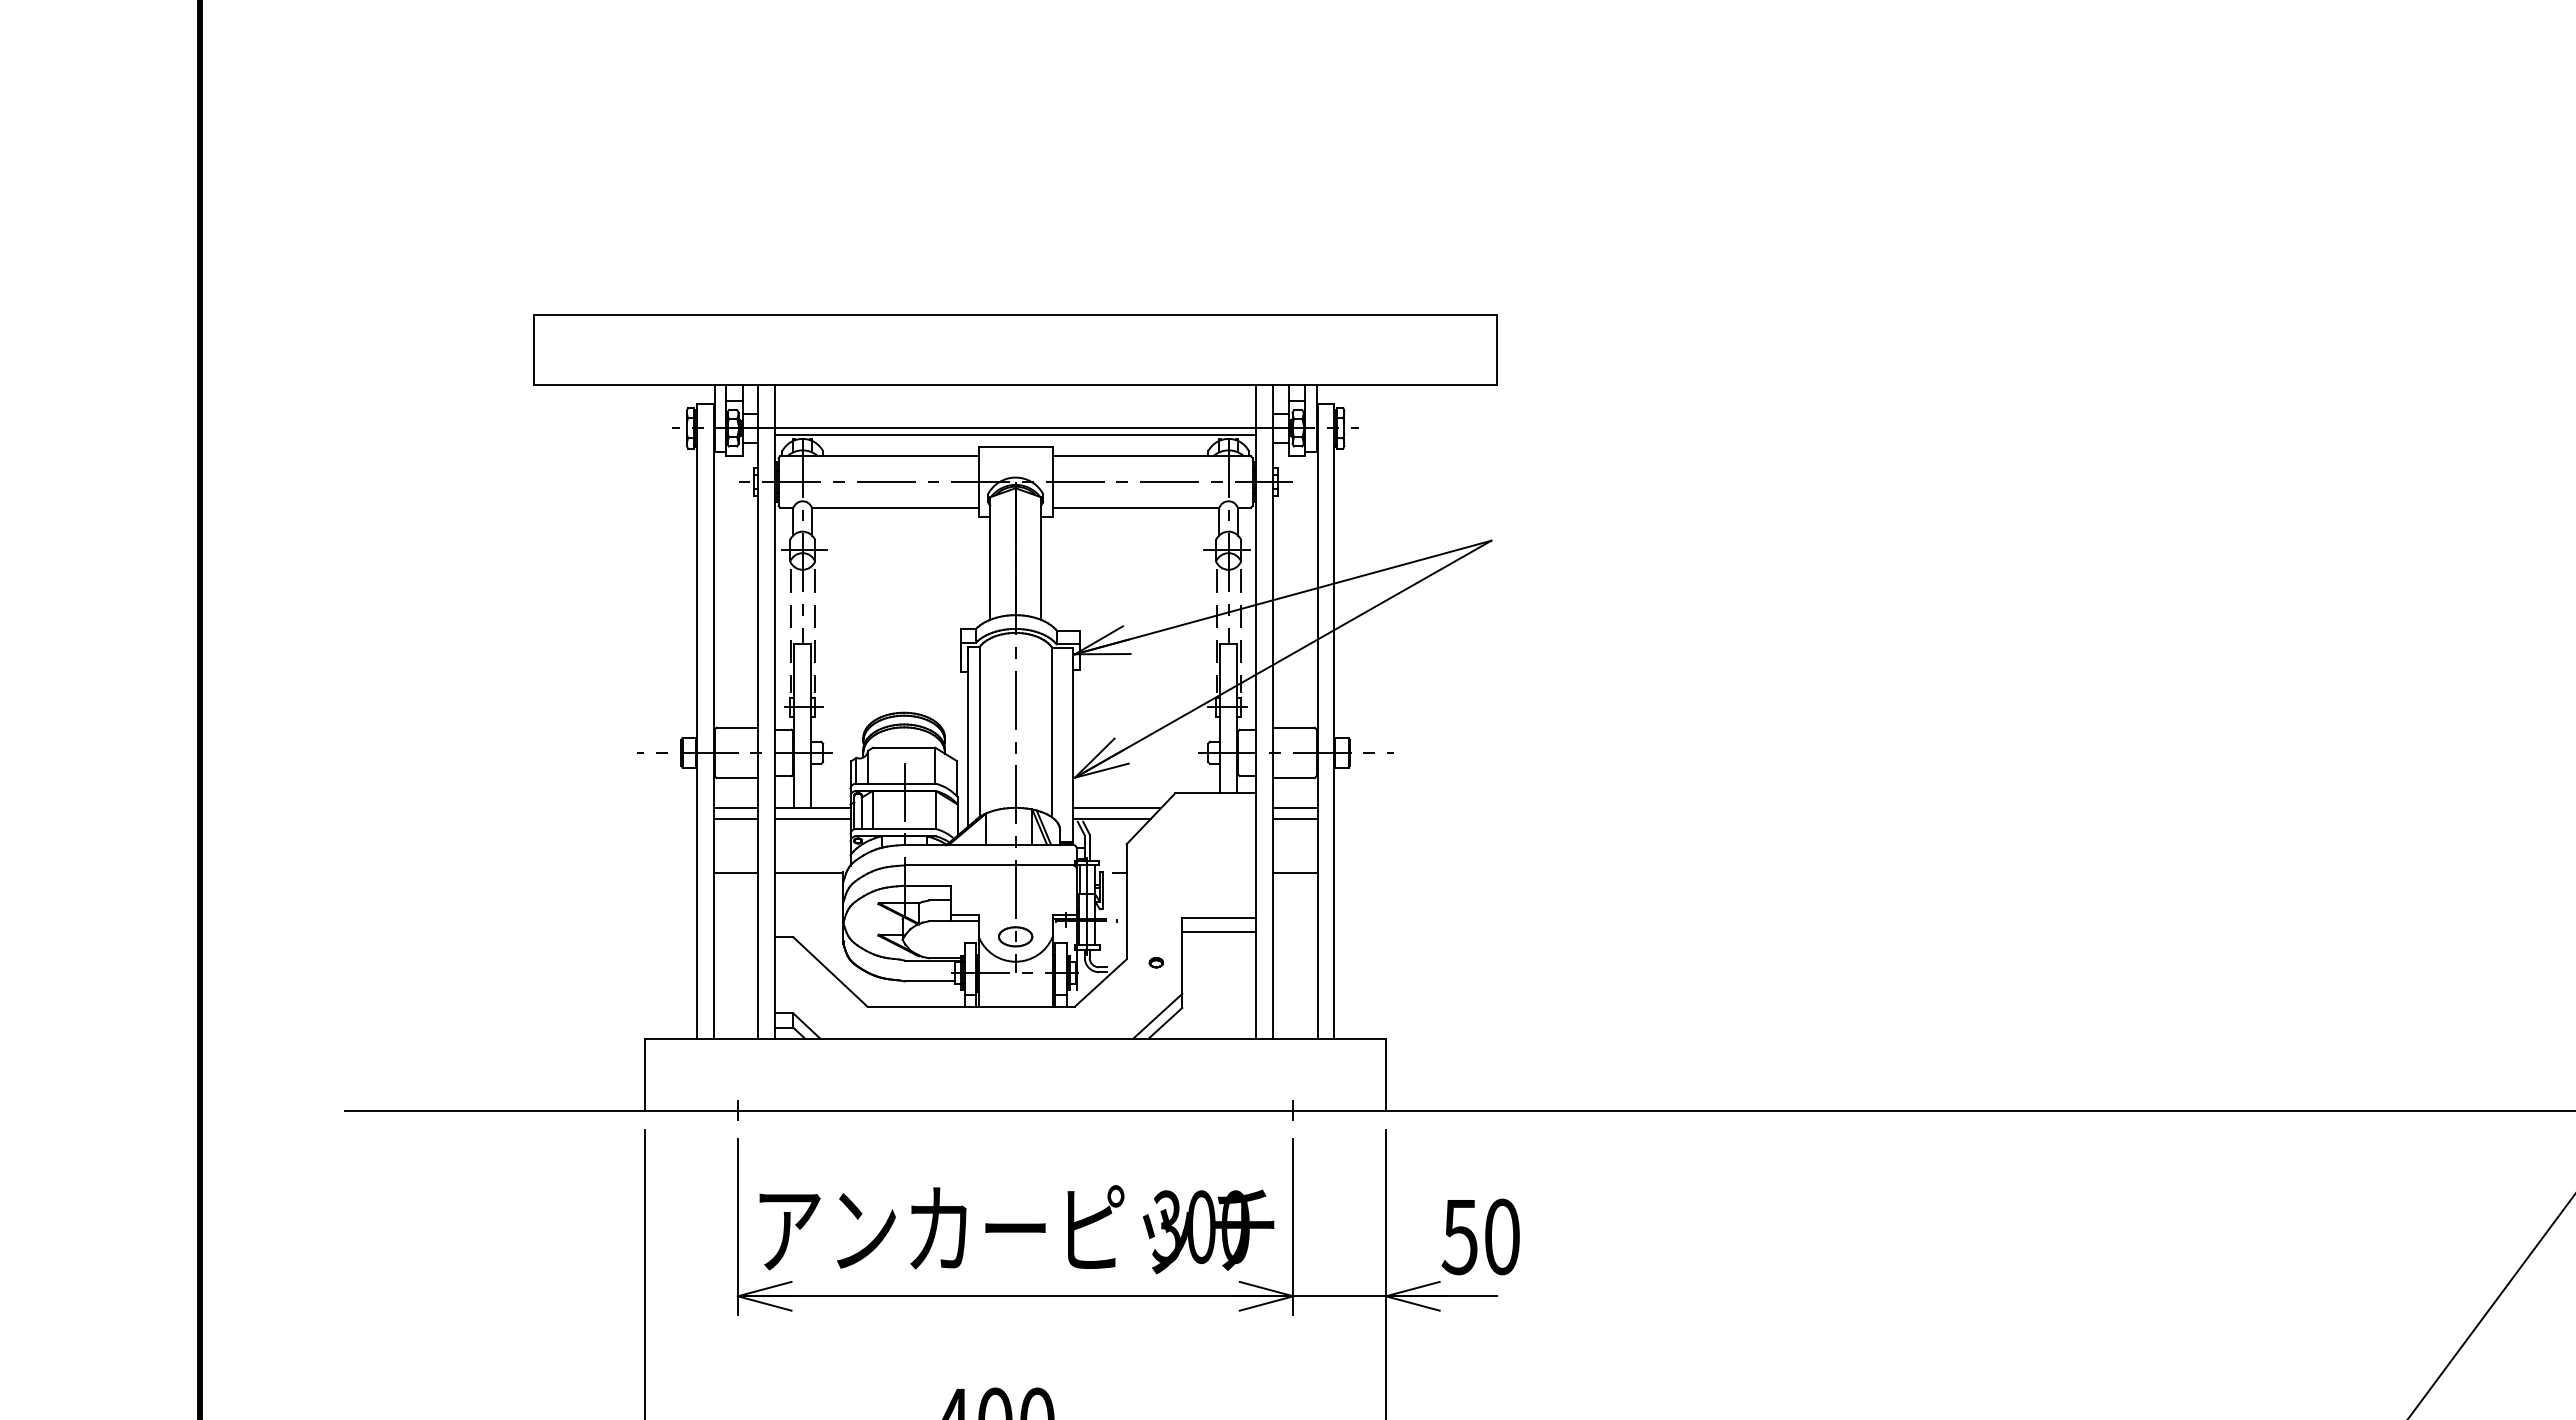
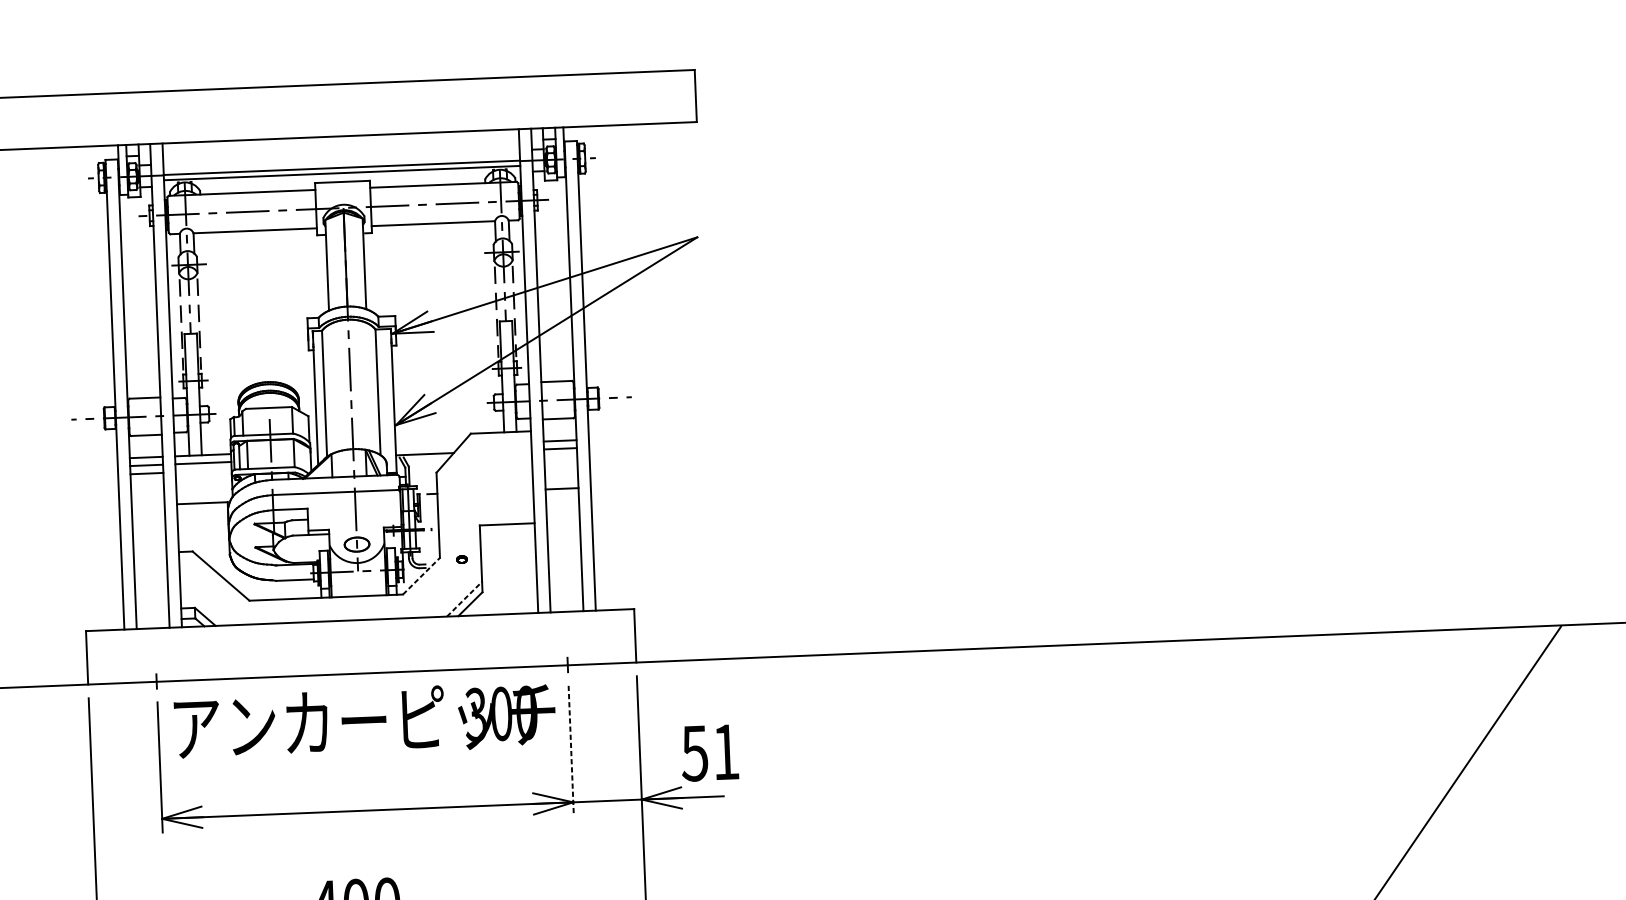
line: (1117, 807) -> (428, 445), removed
line: (735, 872) -> (146, 473), moved
line: (1219, 931) -> (507, 534), removed
line: (1101, 982) -> (421, 575), solid -> dashed
line: (1158, 1016) -> (465, 599), solid -> dashed
line: (1293, 1226) -> (571, 750), solid -> dashed
text: (1016, 1229) -> (364, 721), moved
text: (1502, 1236) -> (726, 751), 50 -> 51

